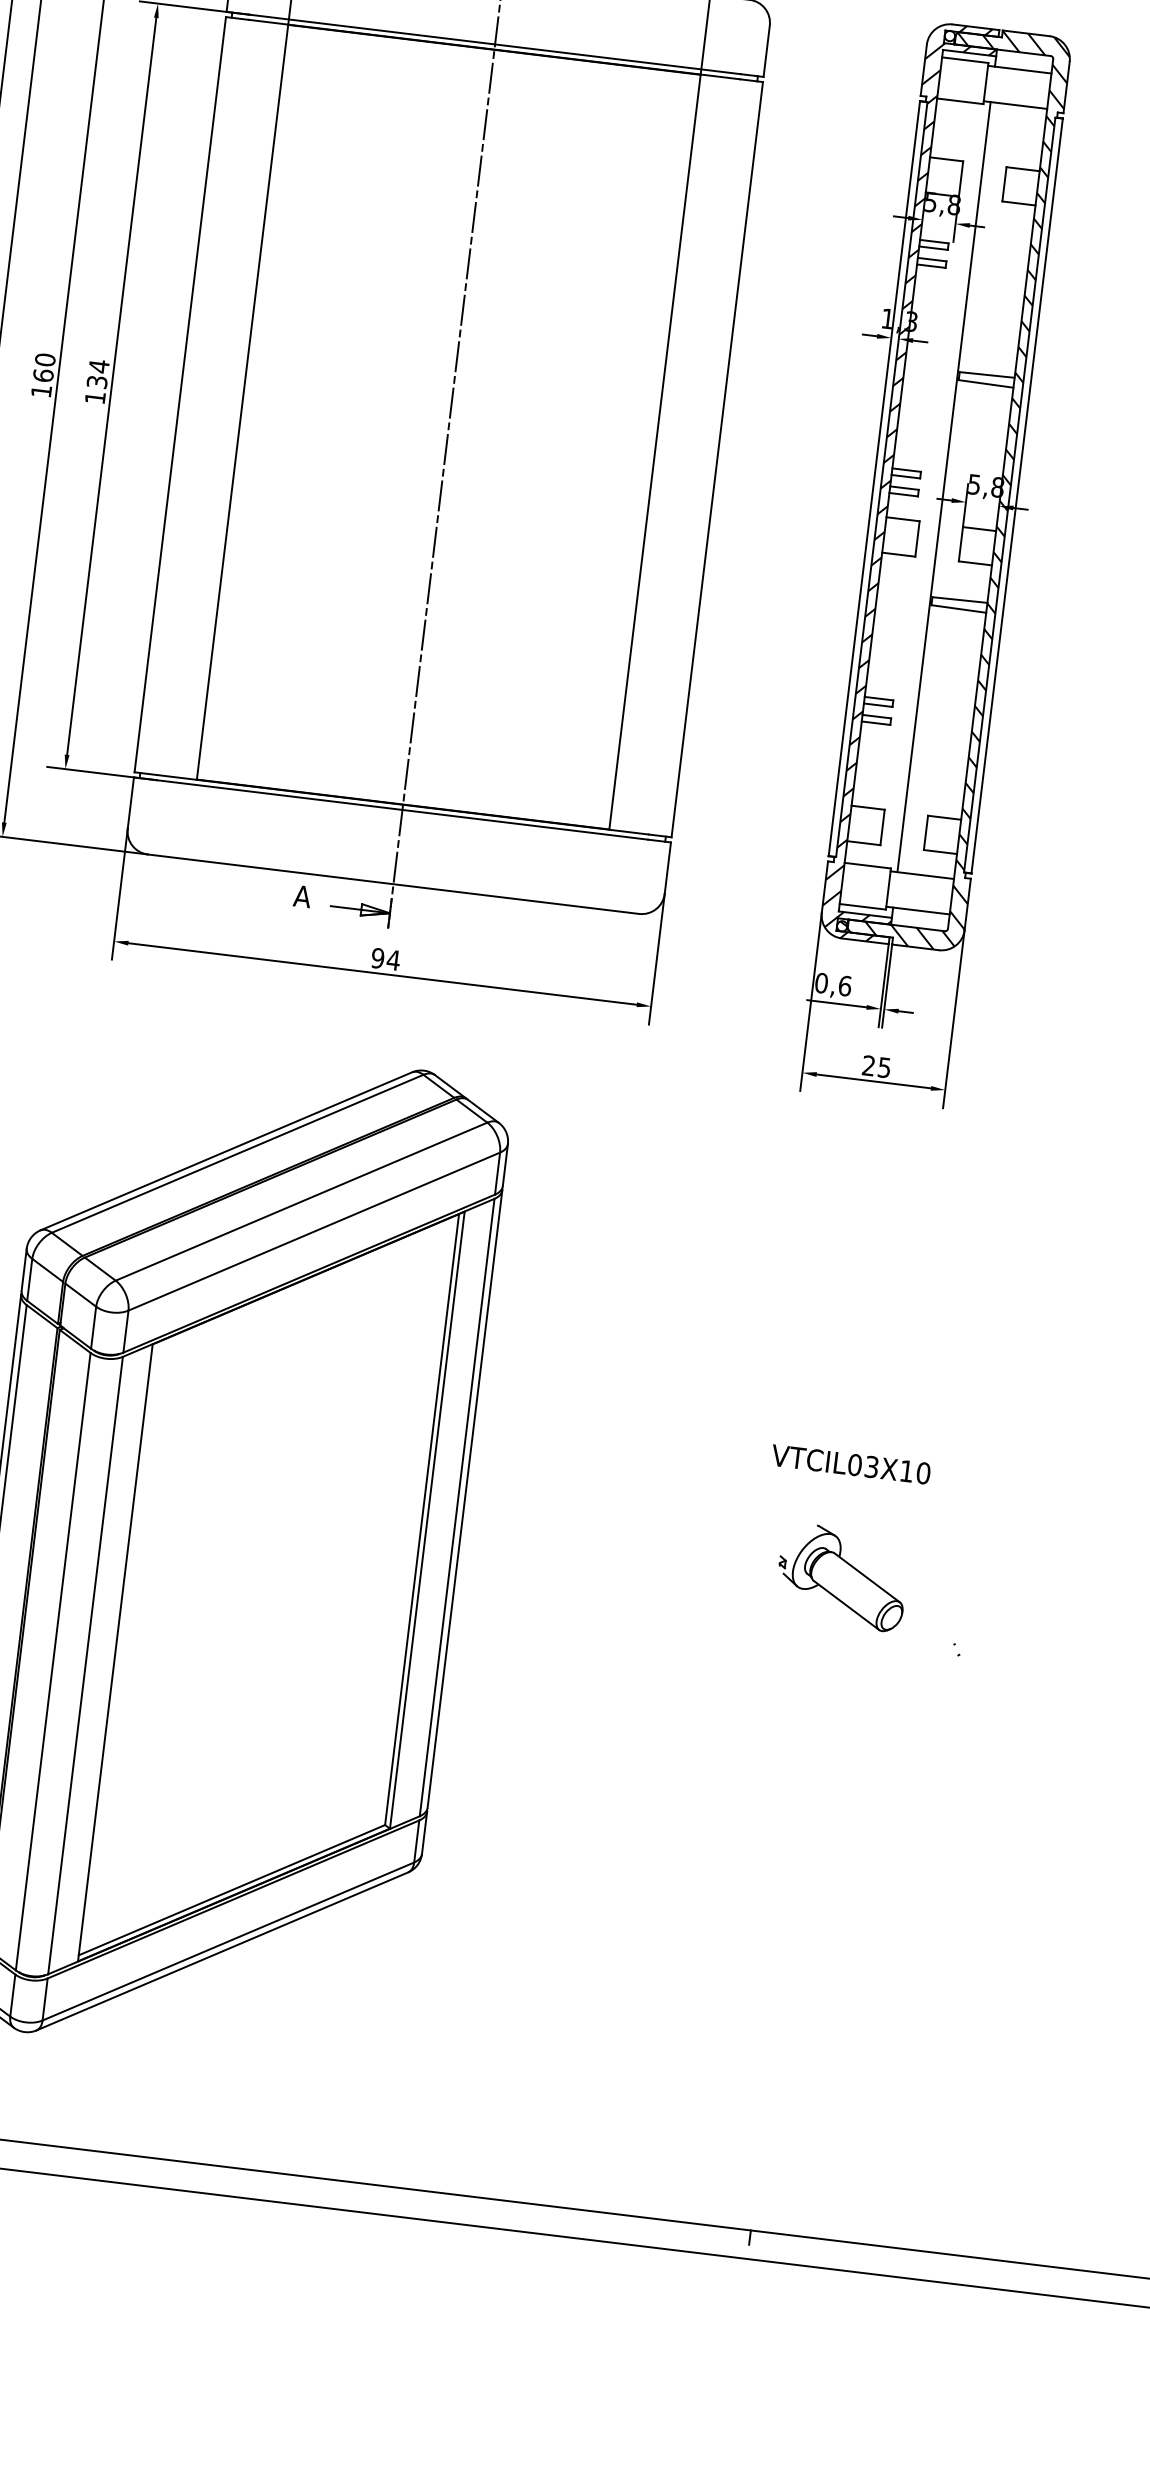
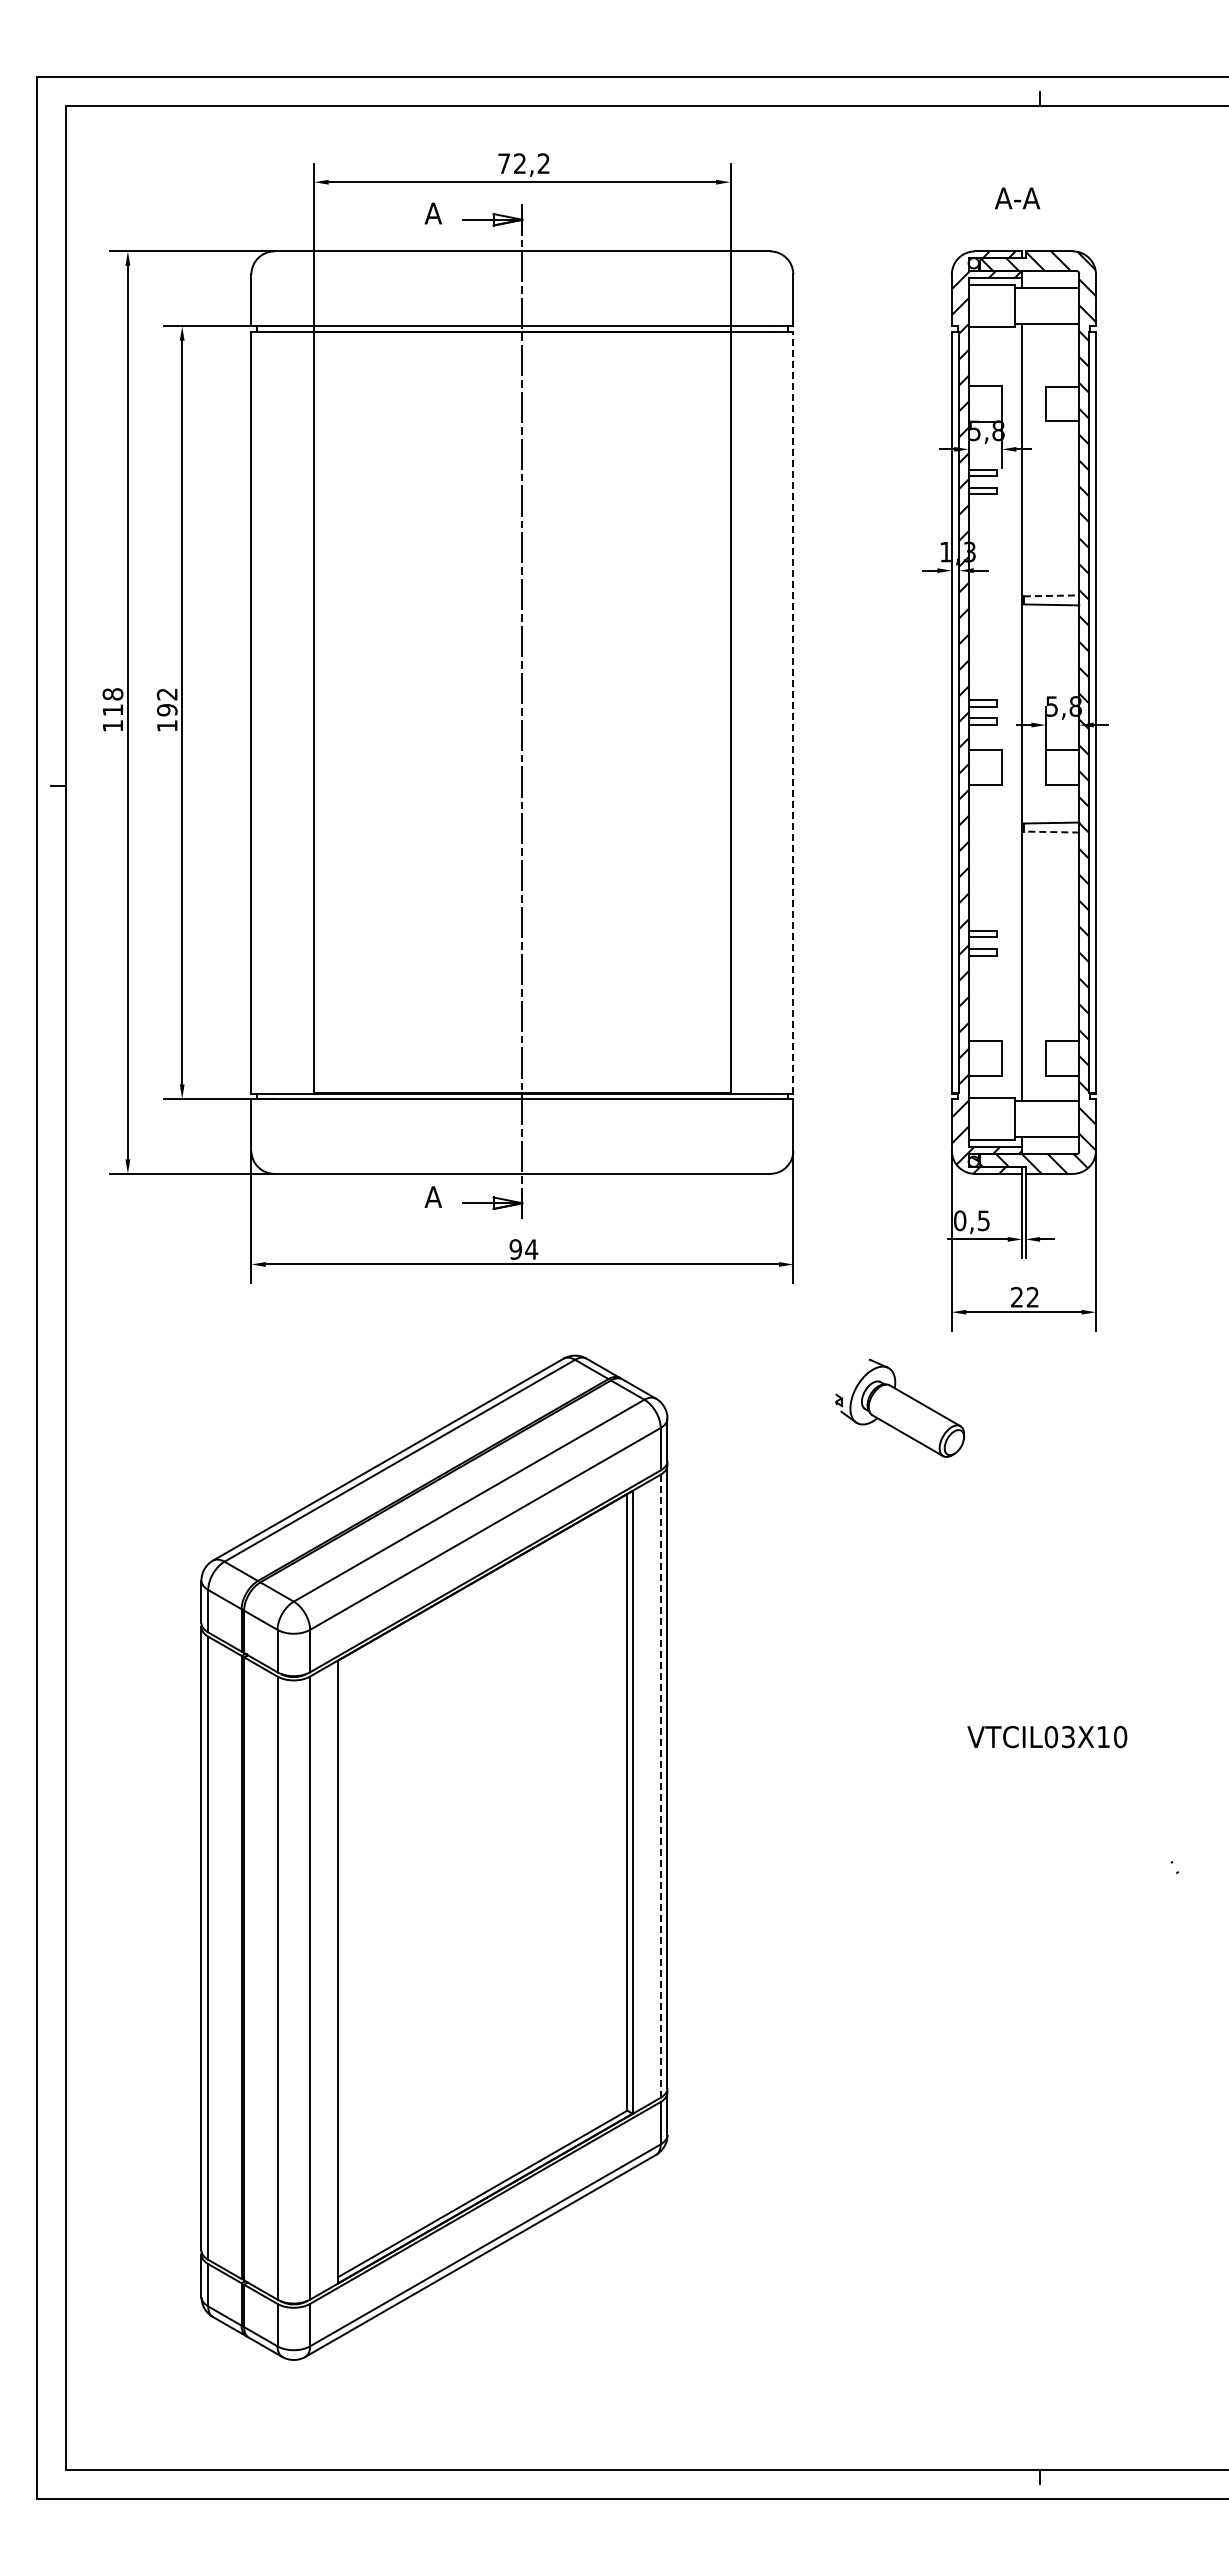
text: (43, 367) -> (112, 702), 160 -> 118
text: (97, 373) -> (166, 701), 134 -> 192
line: (987, 374) -> (1051, 595), solid -> dashed
line: (717, 459) -> (793, 712), solid -> dashed
line: (958, 609) -> (1051, 832), solid -> dashed
text: (844, 985) -> (983, 1220), 0,6 -> 0,5
text: (884, 1067) -> (1032, 1297), 25 -> 22
text: (851, 1464) -> (1047, 1736), moved
line: (456, 1507) -> (660, 1786), solid -> dashed
part: (842, 1576) -> (900, 1407), moved

